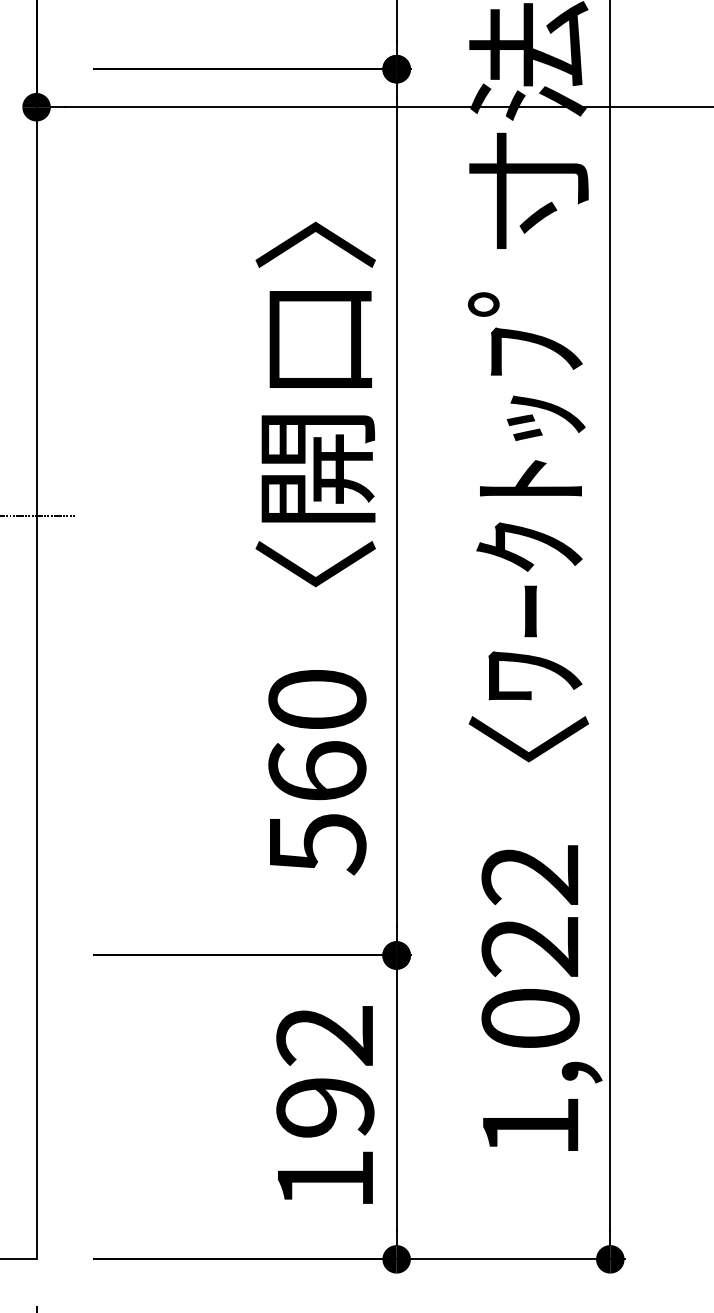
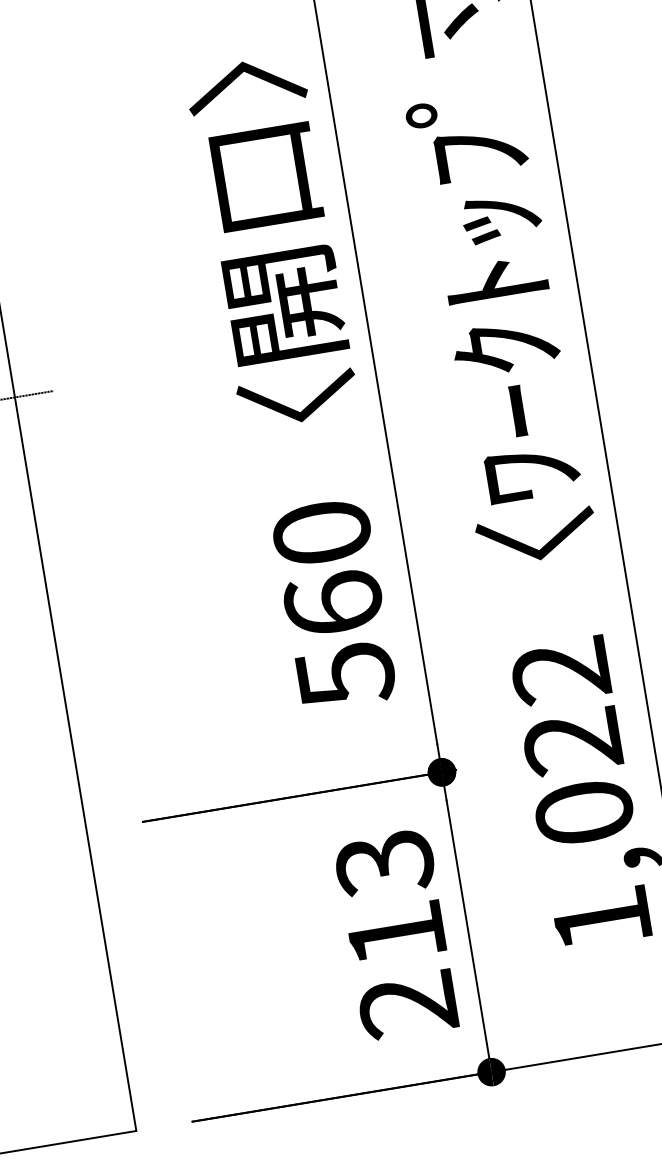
text: (325, 1107) -> (396, 933), 192 -> 213

